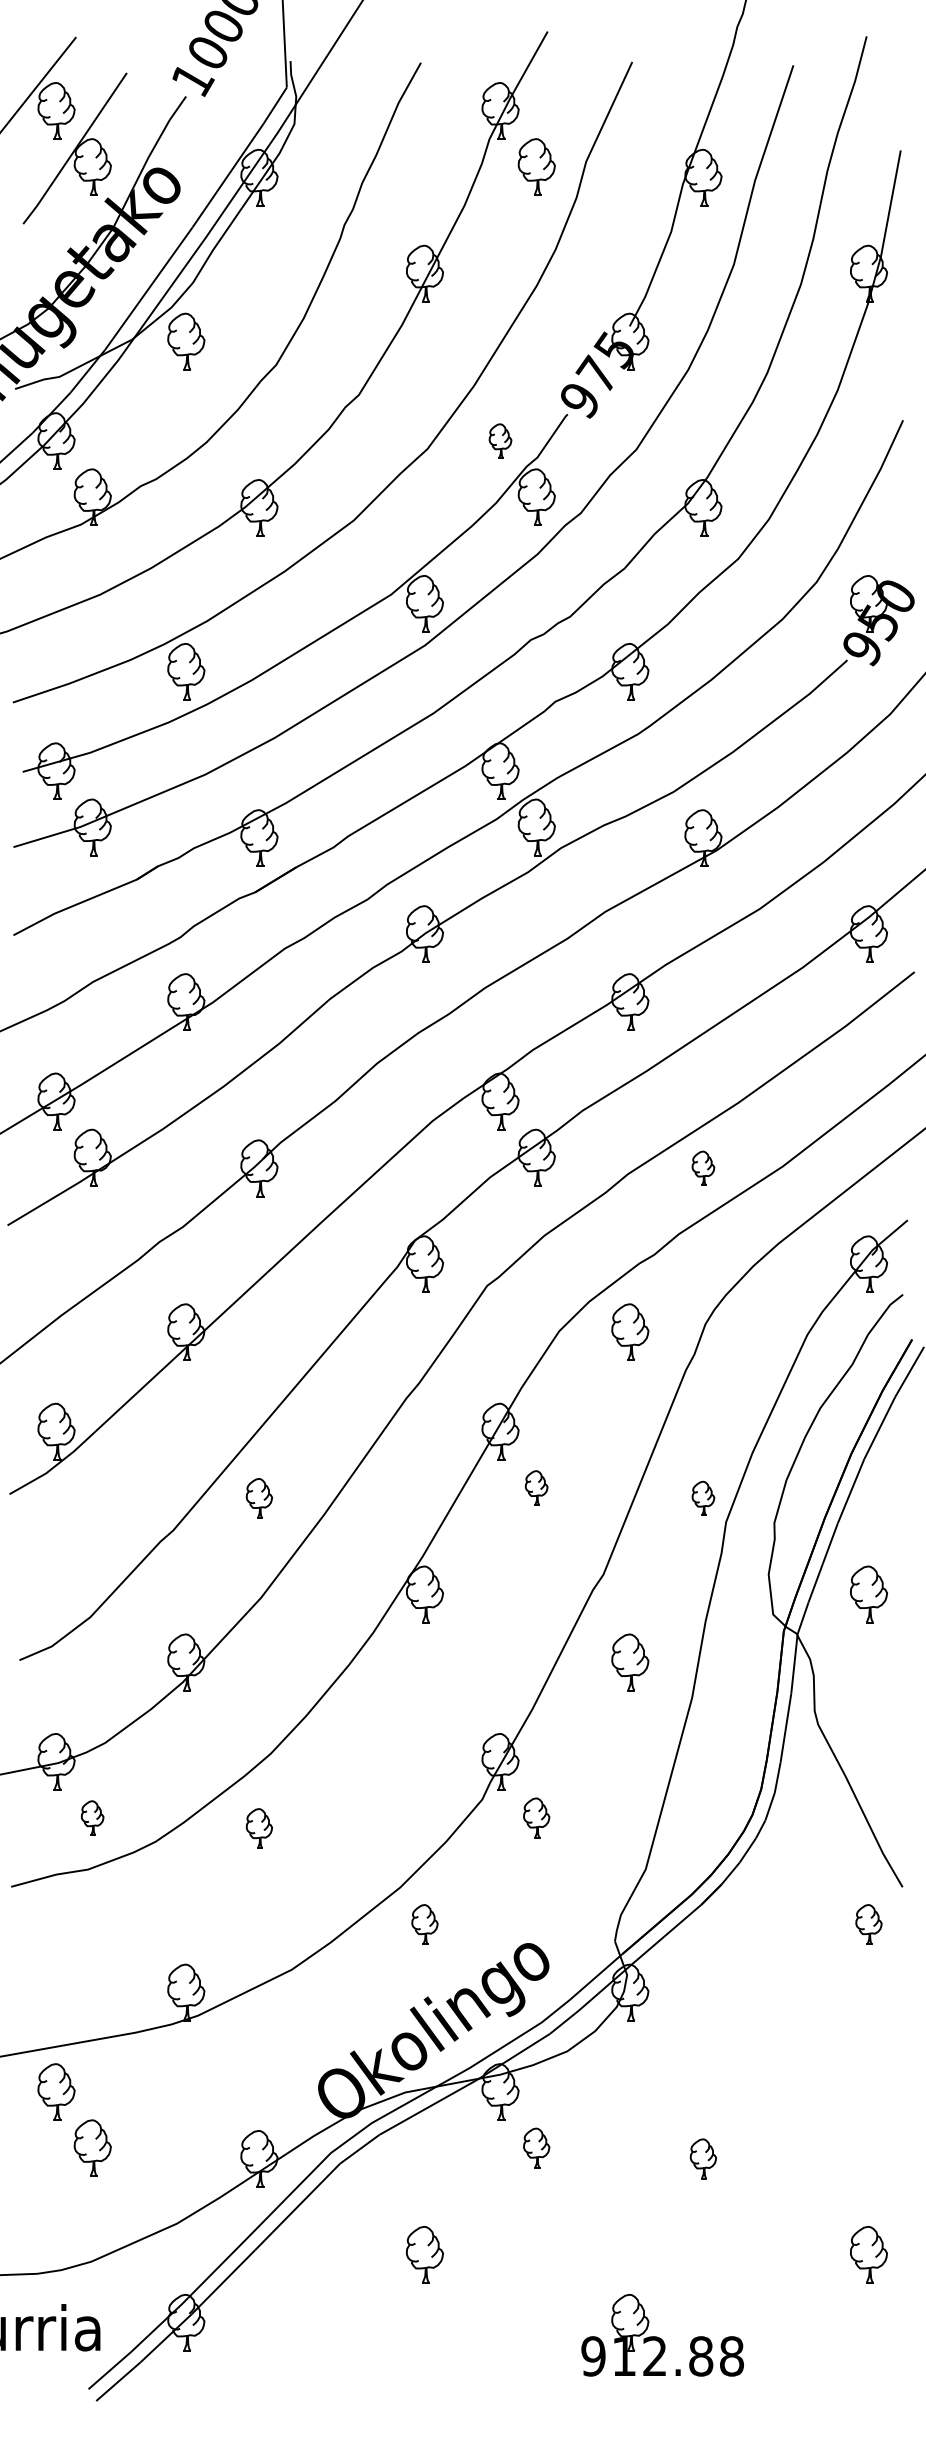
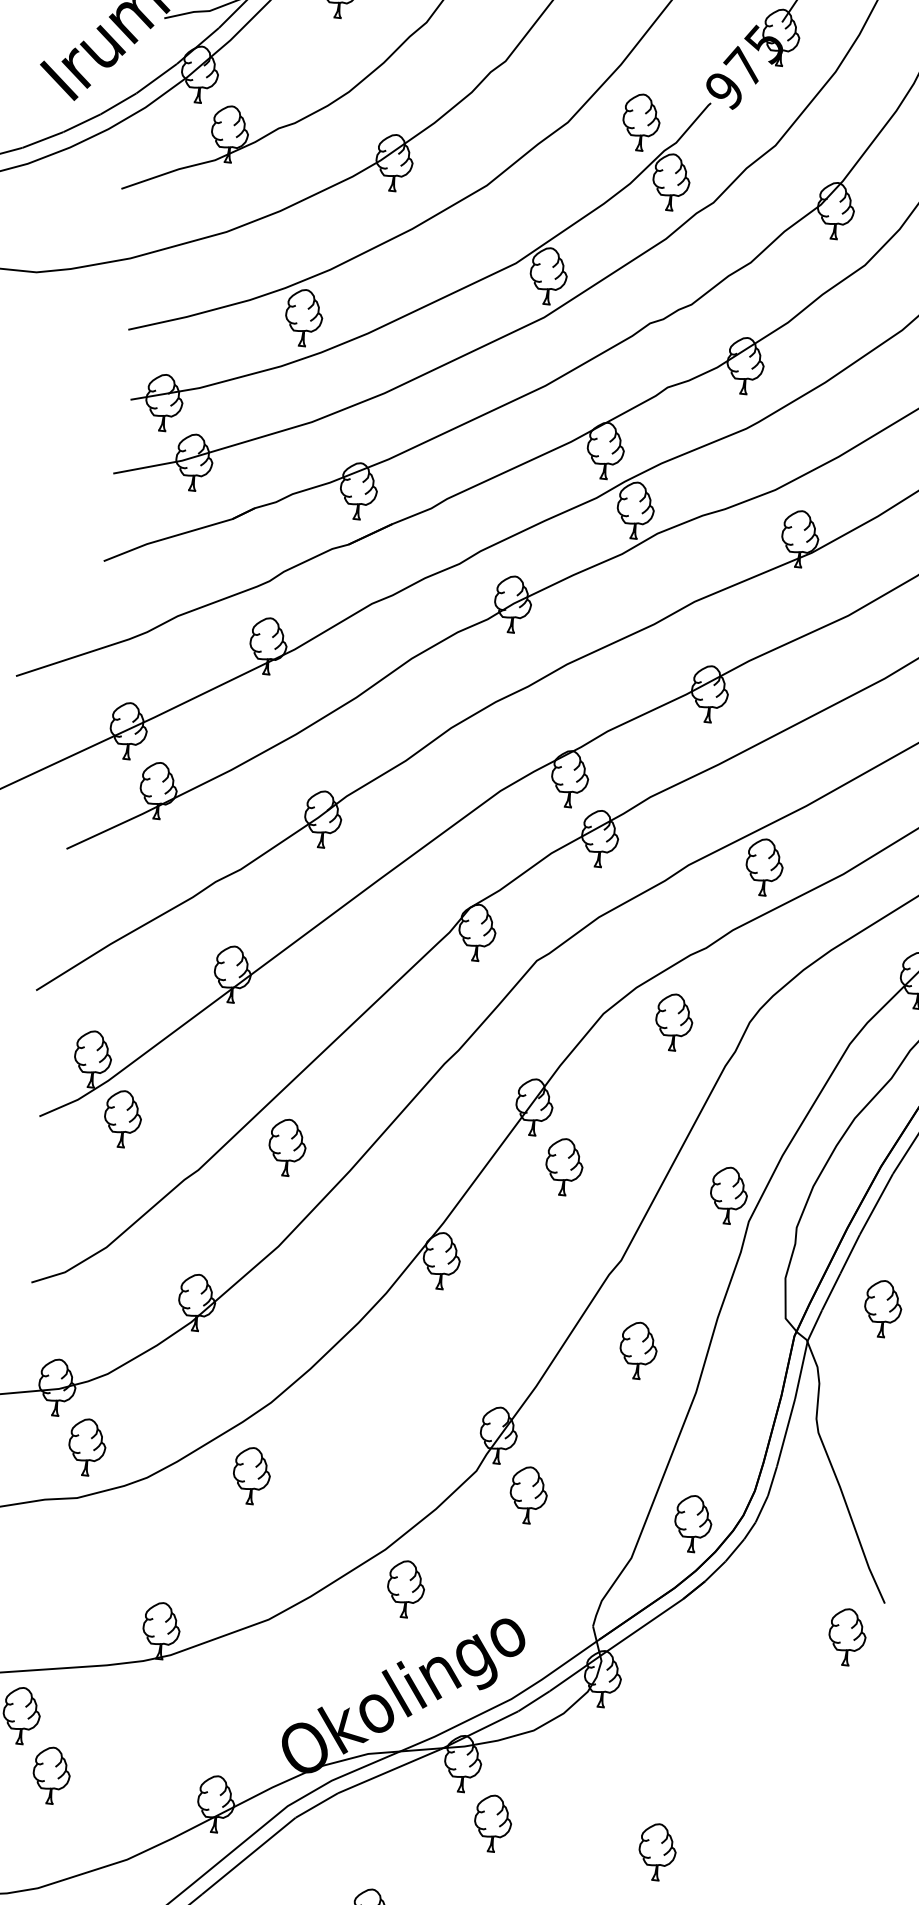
part: (500, 440) -> (641, 121), size x1.67
part: (703, 1168) -> (764, 867), size x1.67
part: (92, 1487) -> (122, 1118), added
part: (536, 1487) -> (564, 1166), size x1.67
part: (259, 1498) -> (287, 1147), size x1.43
part: (703, 1498) -> (728, 1195), size x1.67
part: (92, 1817) -> (87, 1446), size x1.67
part: (536, 1817) -> (528, 1494), size x1.43
part: (259, 1828) -> (251, 1475), size x1.43
part: (703, 1828) -> (693, 1523), added
part: (424, 1924) -> (405, 1588), size x1.43
part: (868, 1924) -> (846, 1636), size x1.43
part: (536, 2147) -> (492, 1822), size x1.43
part: (703, 2158) -> (657, 1851), size x1.43

